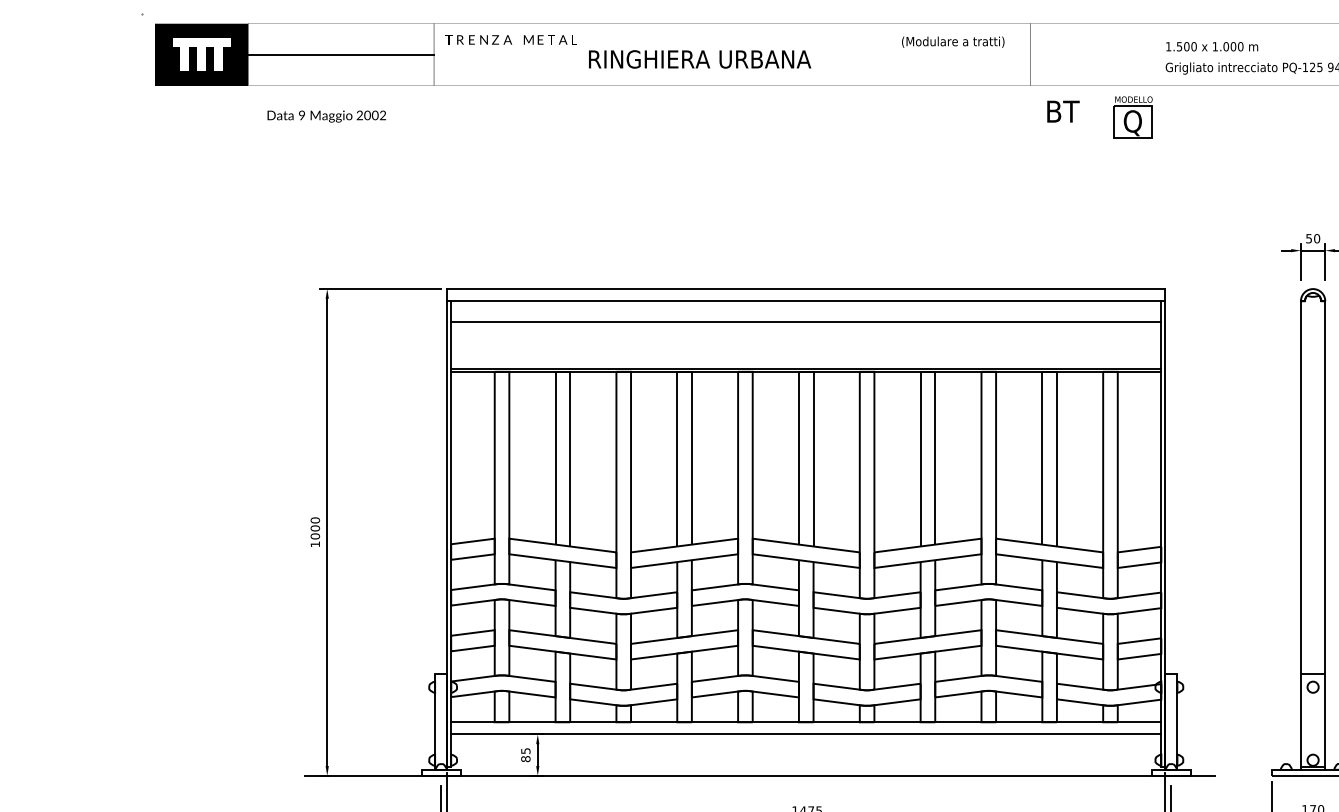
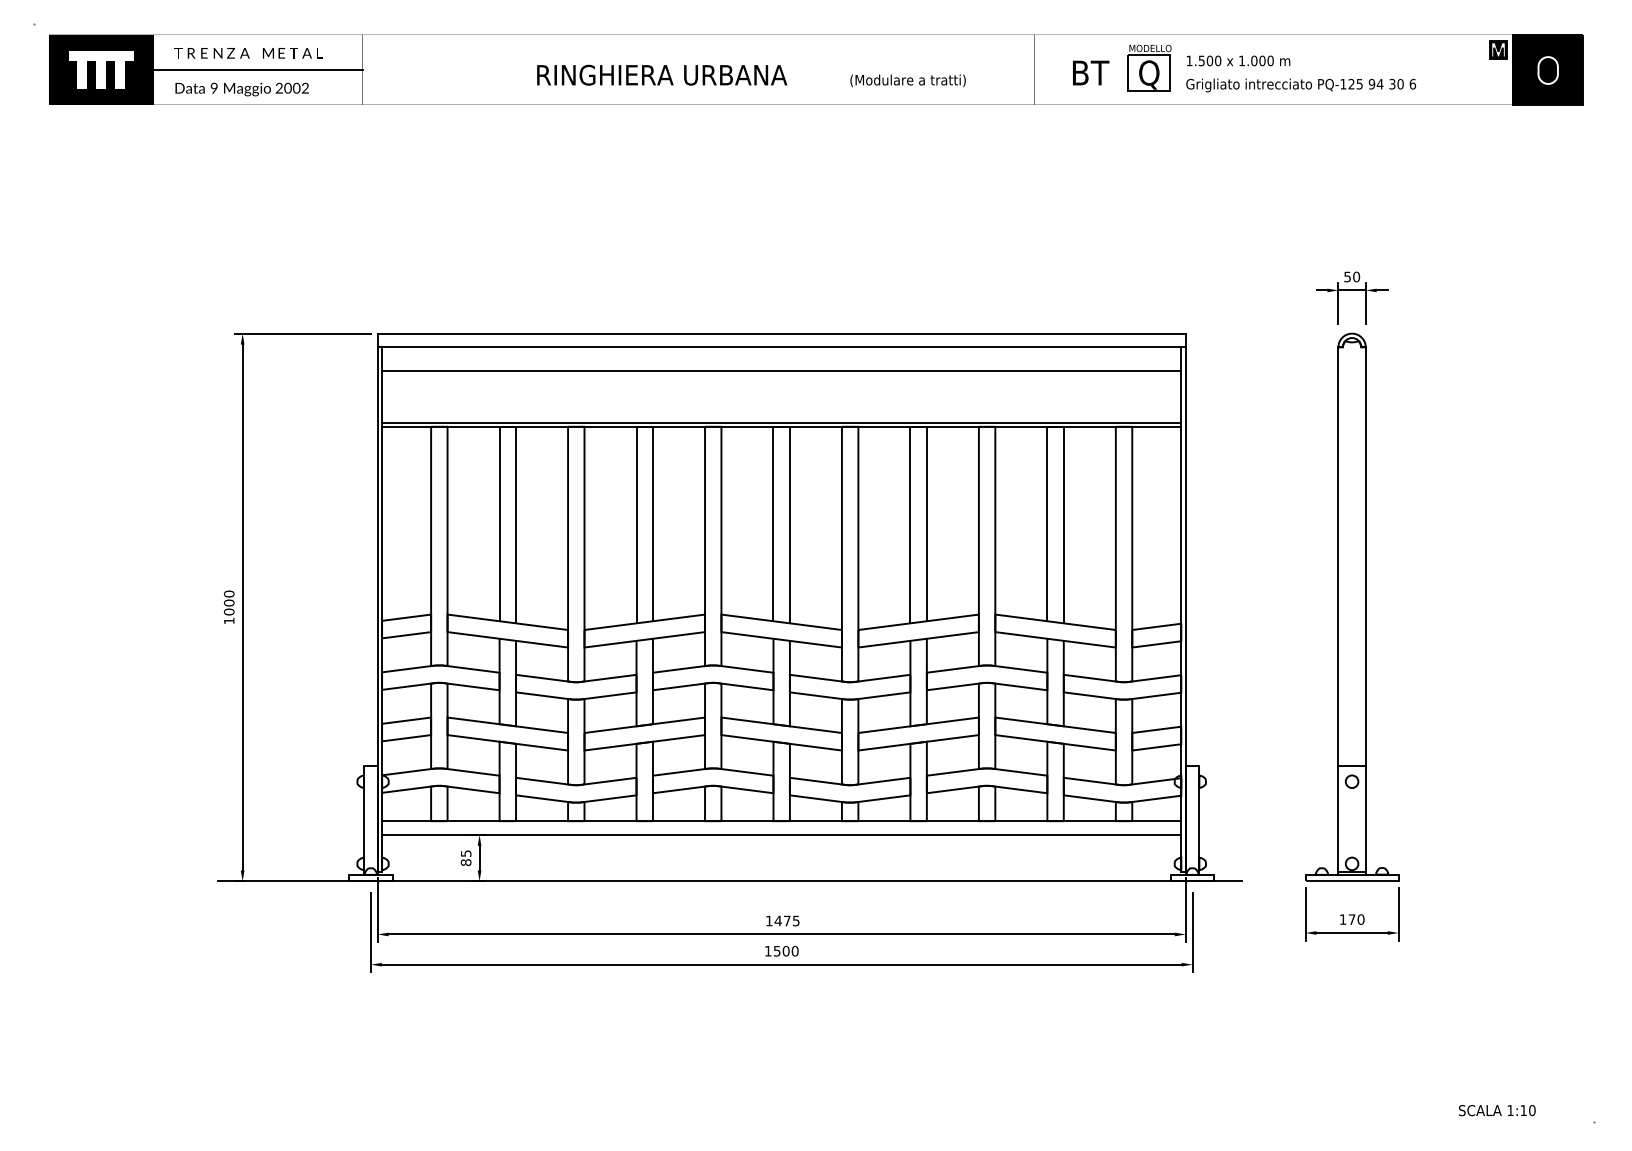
text: (511, 40) -> (248, 53), moved
text: (952, 41) -> (907, 80), moved
text: (1063, 111) -> (1091, 72), moved
text: (326, 116) -> (241, 89), moved
part: (1133, 116) -> (1149, 67), moved

